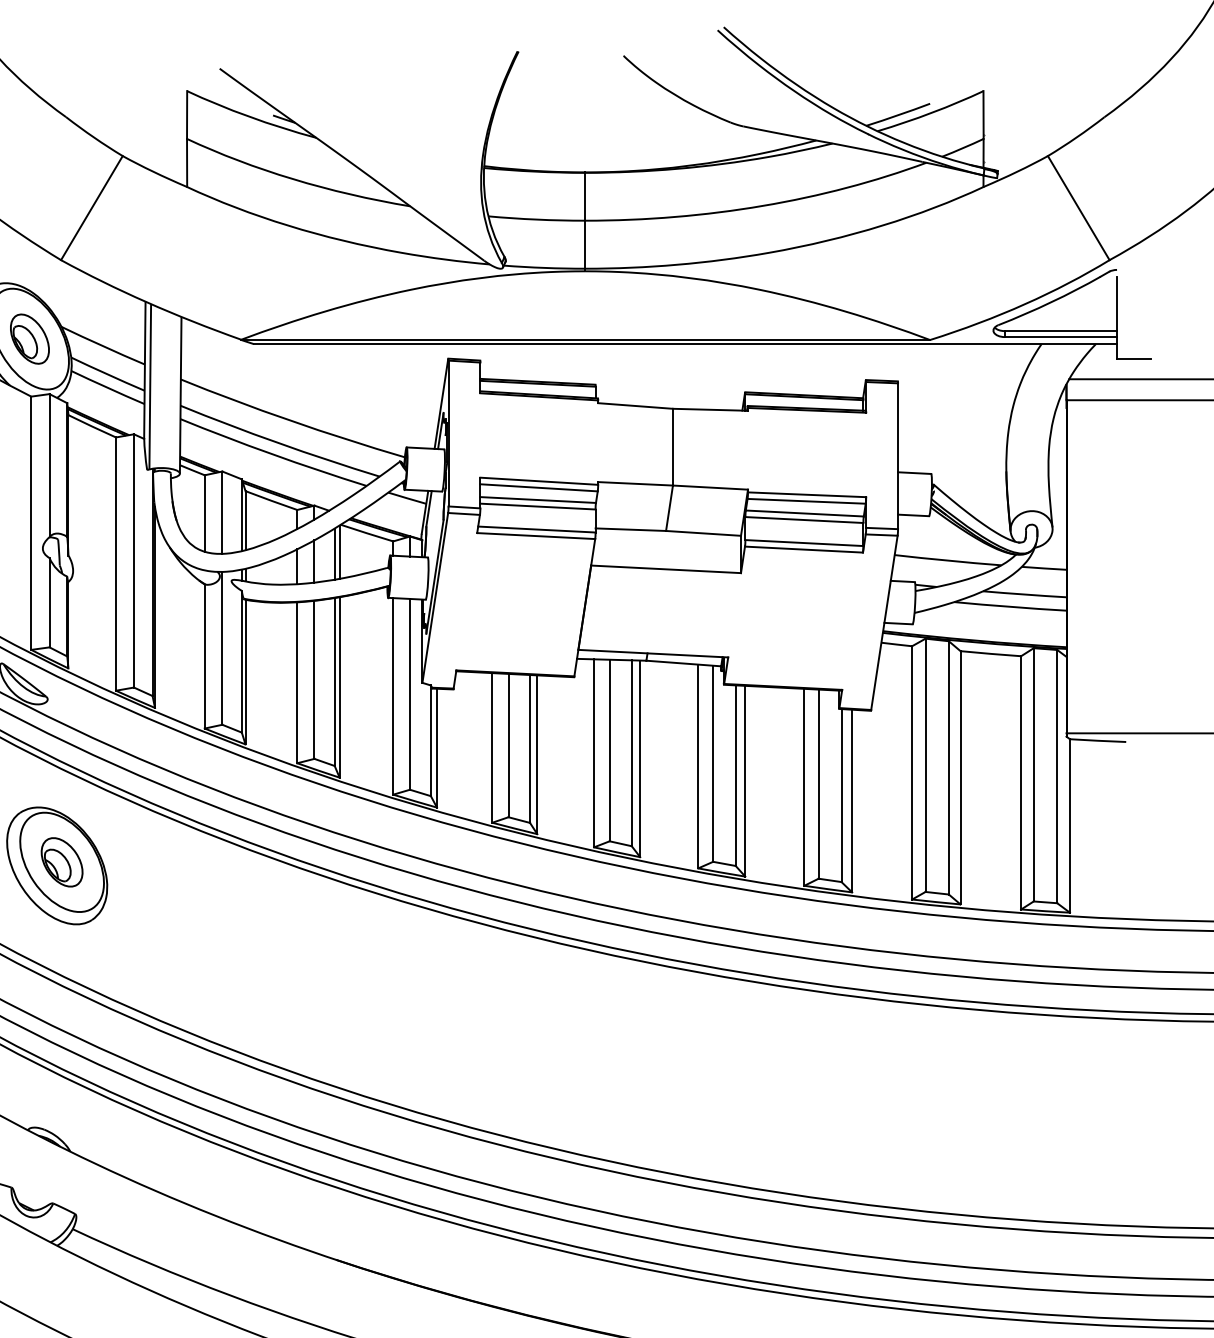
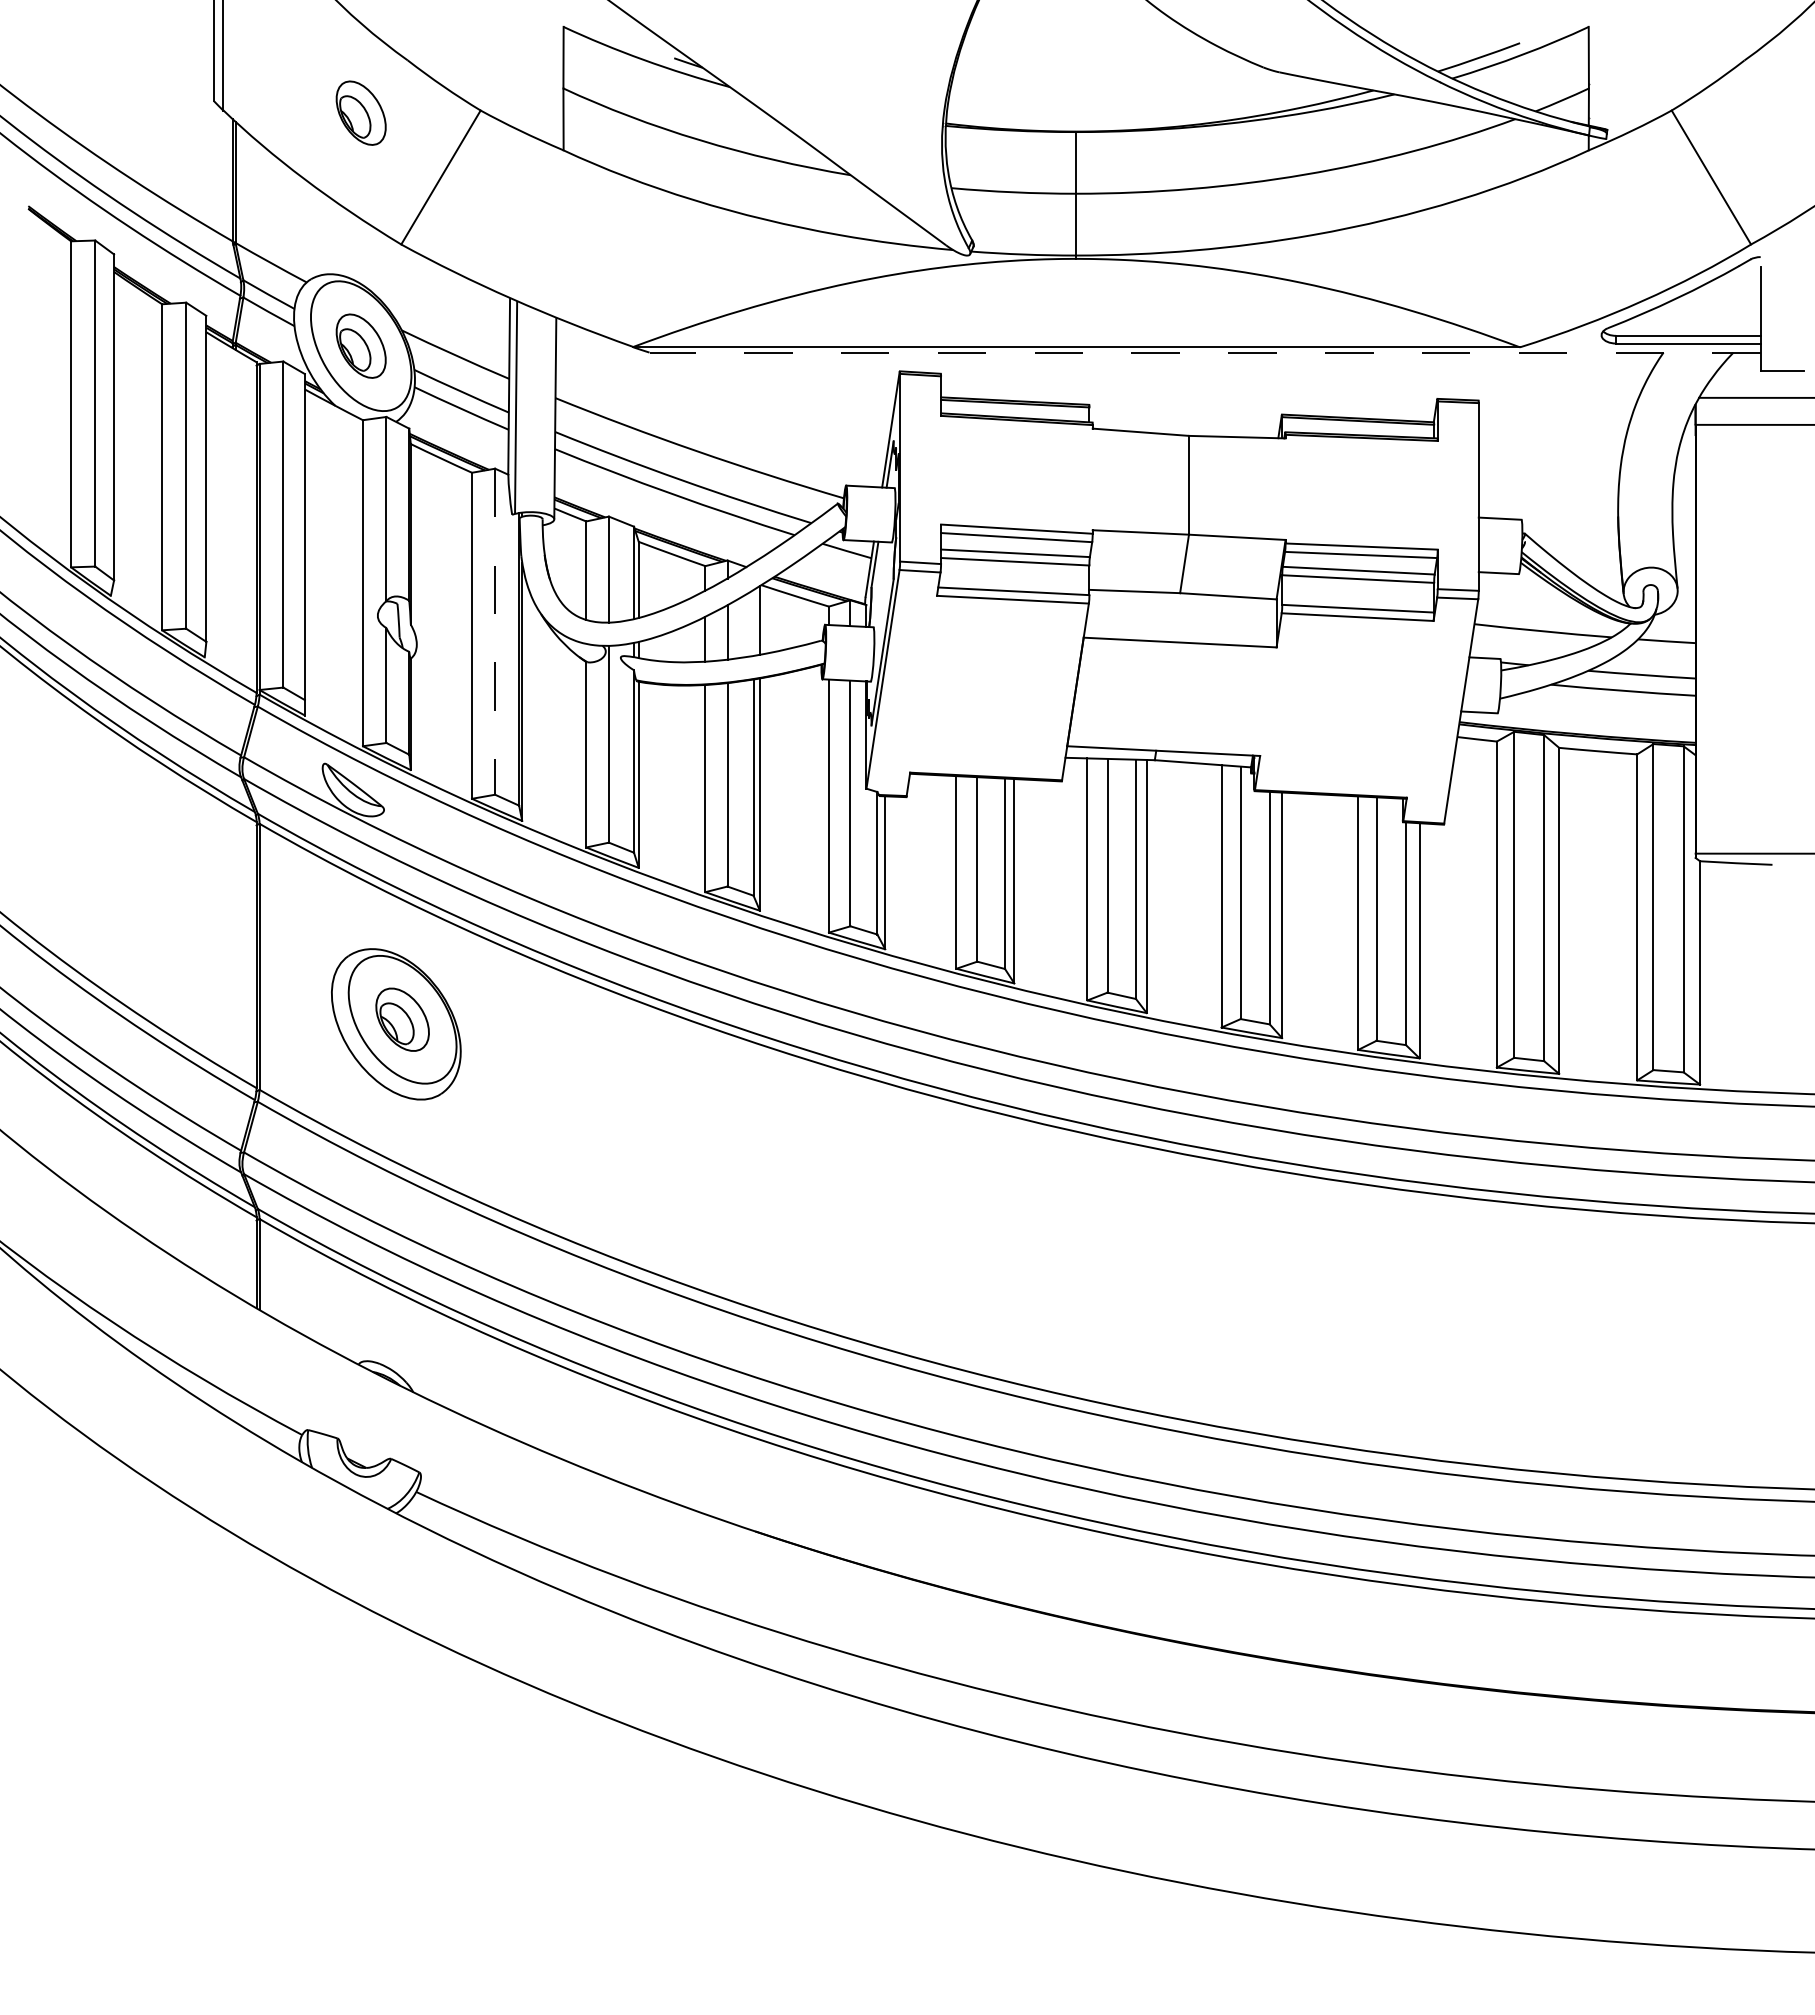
part: (29, 157) -> (360, 112), added
line: (685, 344) -> (1205, 352), solid -> dashed
line: (334, 553) -> (753, 622), removed
line: (134, 561) -> (495, 632), solid -> dashed

